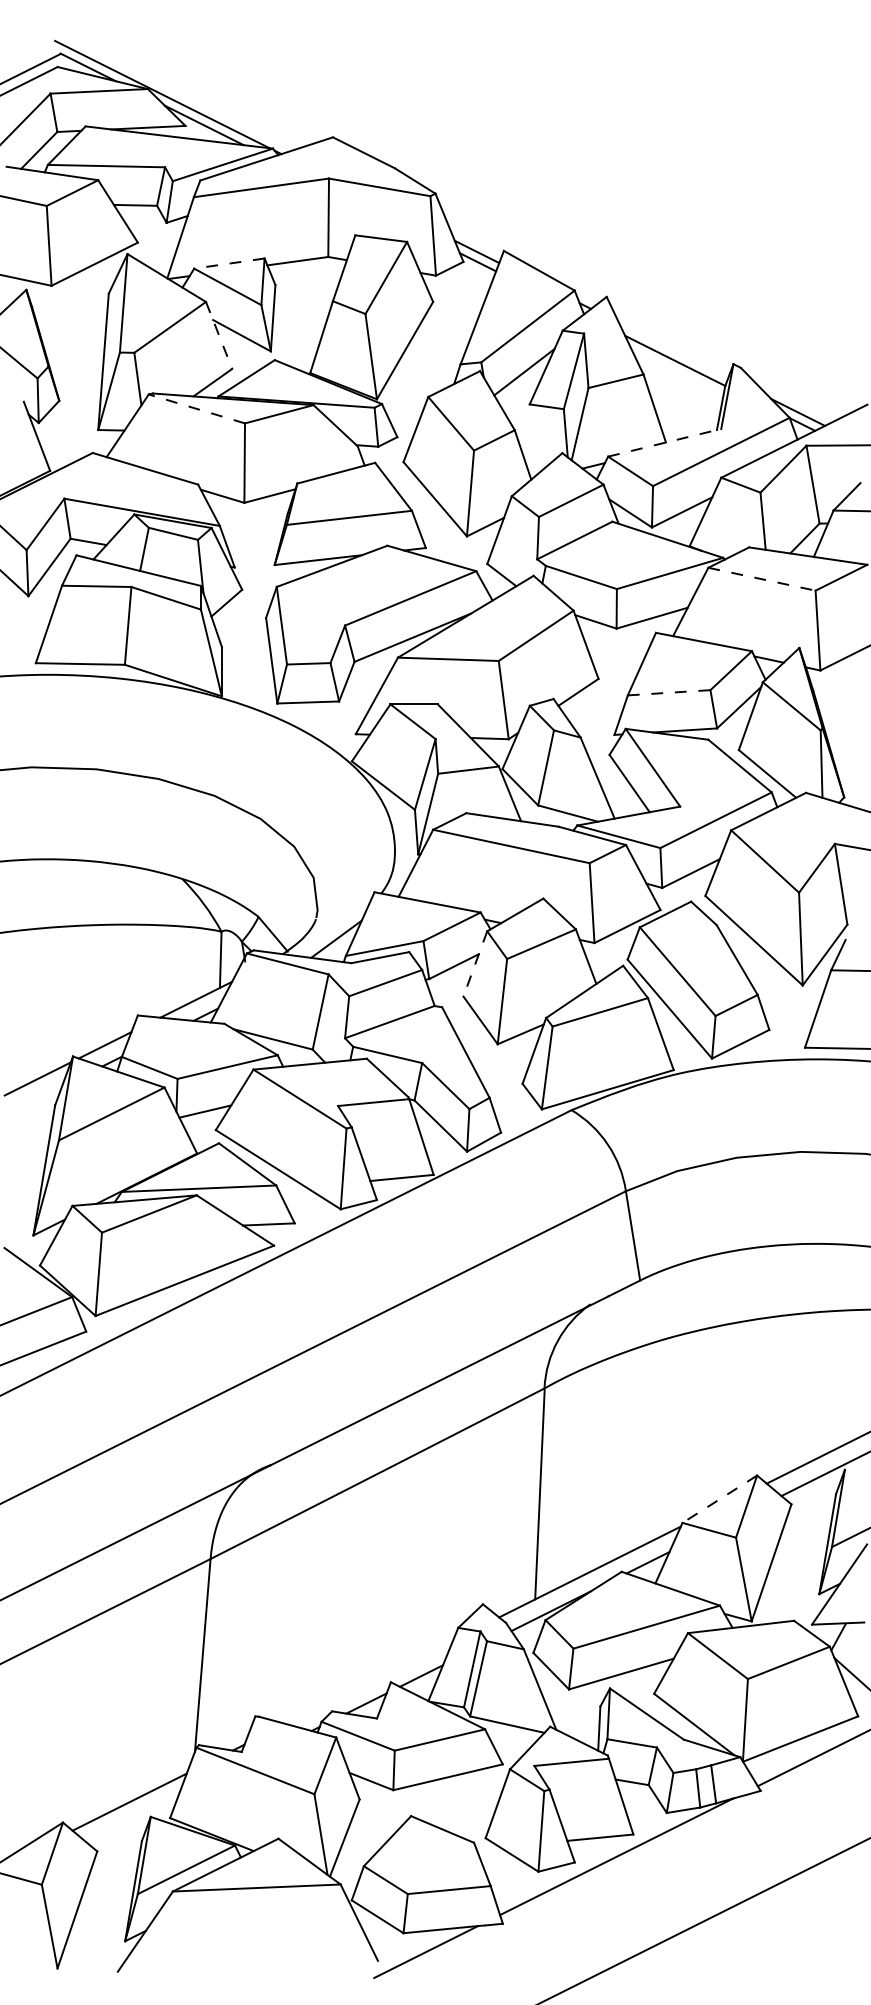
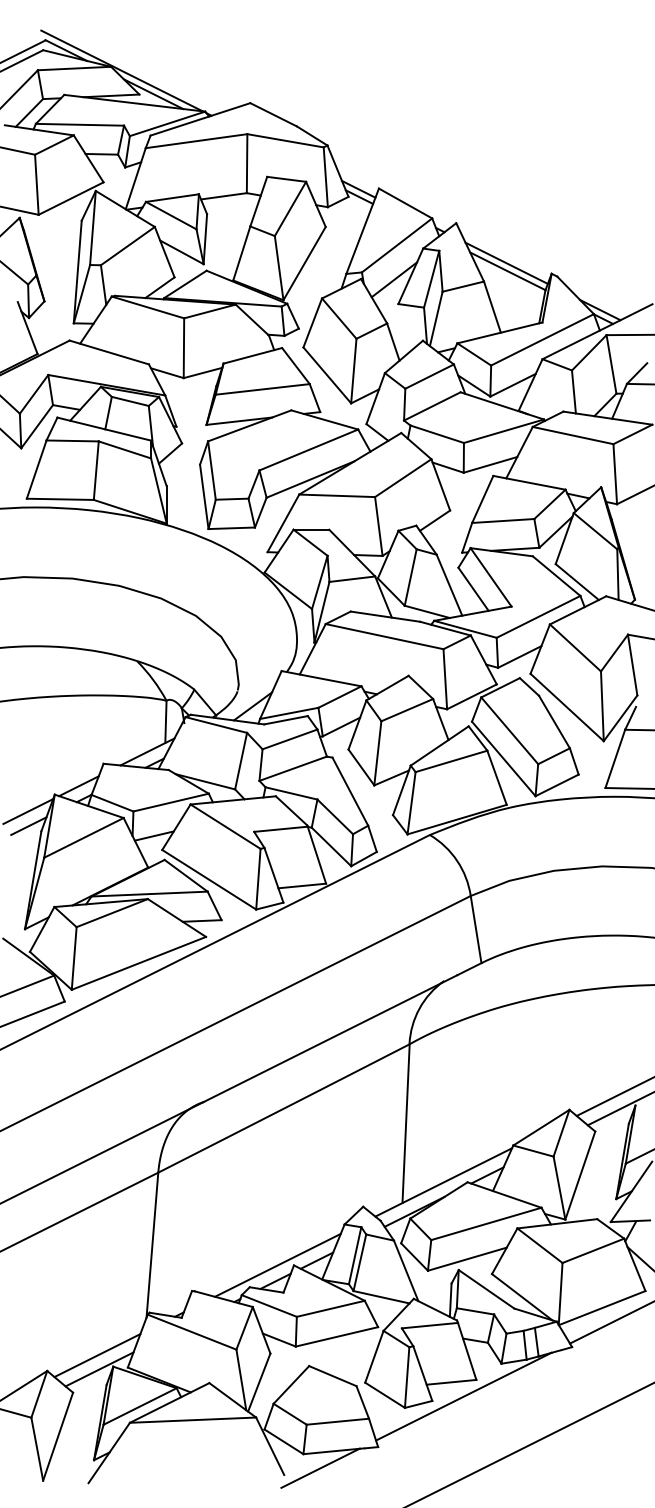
line: (229, 263) -> (172, 198), dashed -> solid
line: (219, 335) -> (165, 252), dashed -> solid
line: (673, 349) -> (506, 262), added
line: (196, 408) -> (147, 307), dashed -> solid
line: (665, 442) -> (500, 332), dashed -> solid
line: (761, 579) -> (572, 435), dashed -> solid
line: (669, 692) -> (503, 520), dashed -> solid
line: (475, 963) -> (357, 724), dashed -> solid
line: (38, 1098) -> (28, 826), added
line: (719, 1499) -> (541, 1127), dashed -> solid
line: (369, 1682) -> (277, 1265), added
line: (132, 1820) -> (99, 1369), added

